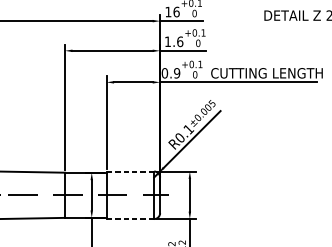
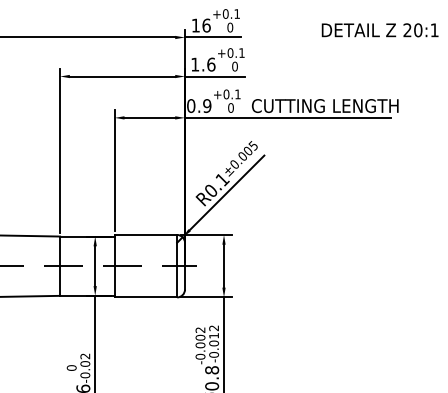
line: (130, 171) -> (145, 234), dashed -> solid
line: (130, 219) -> (145, 297), dashed -> solid

